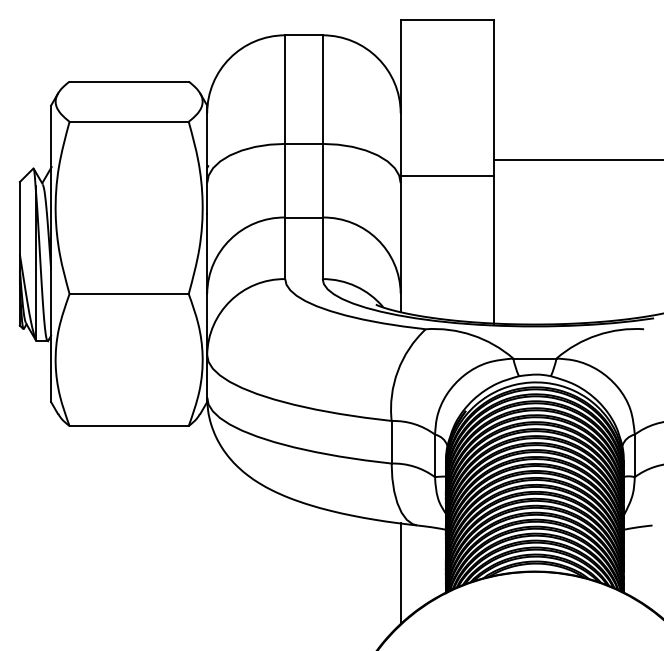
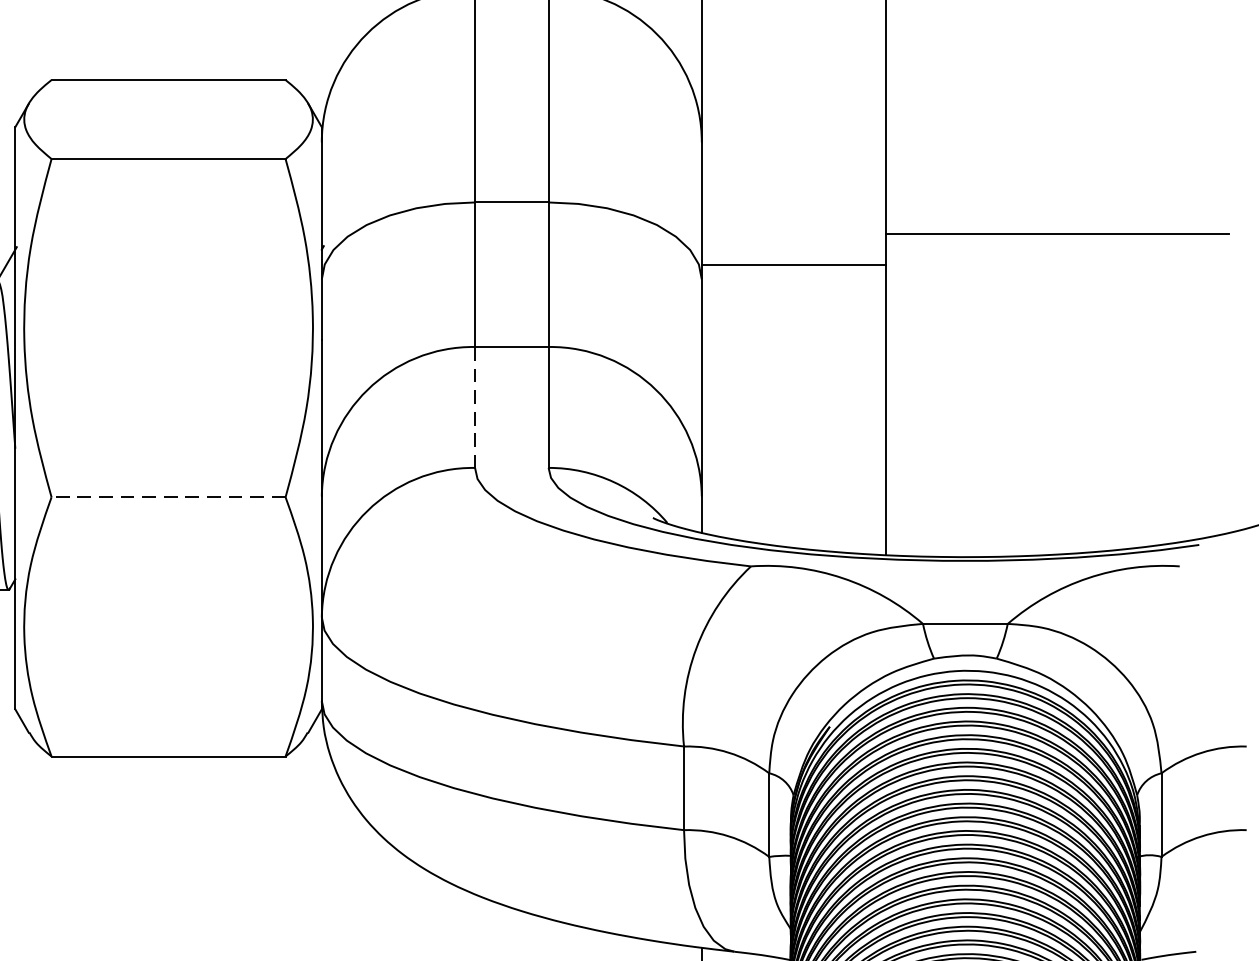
line: (285, 248) -> (475, 407), solid -> dashed
line: (129, 294) -> (169, 498), solid -> dashed

